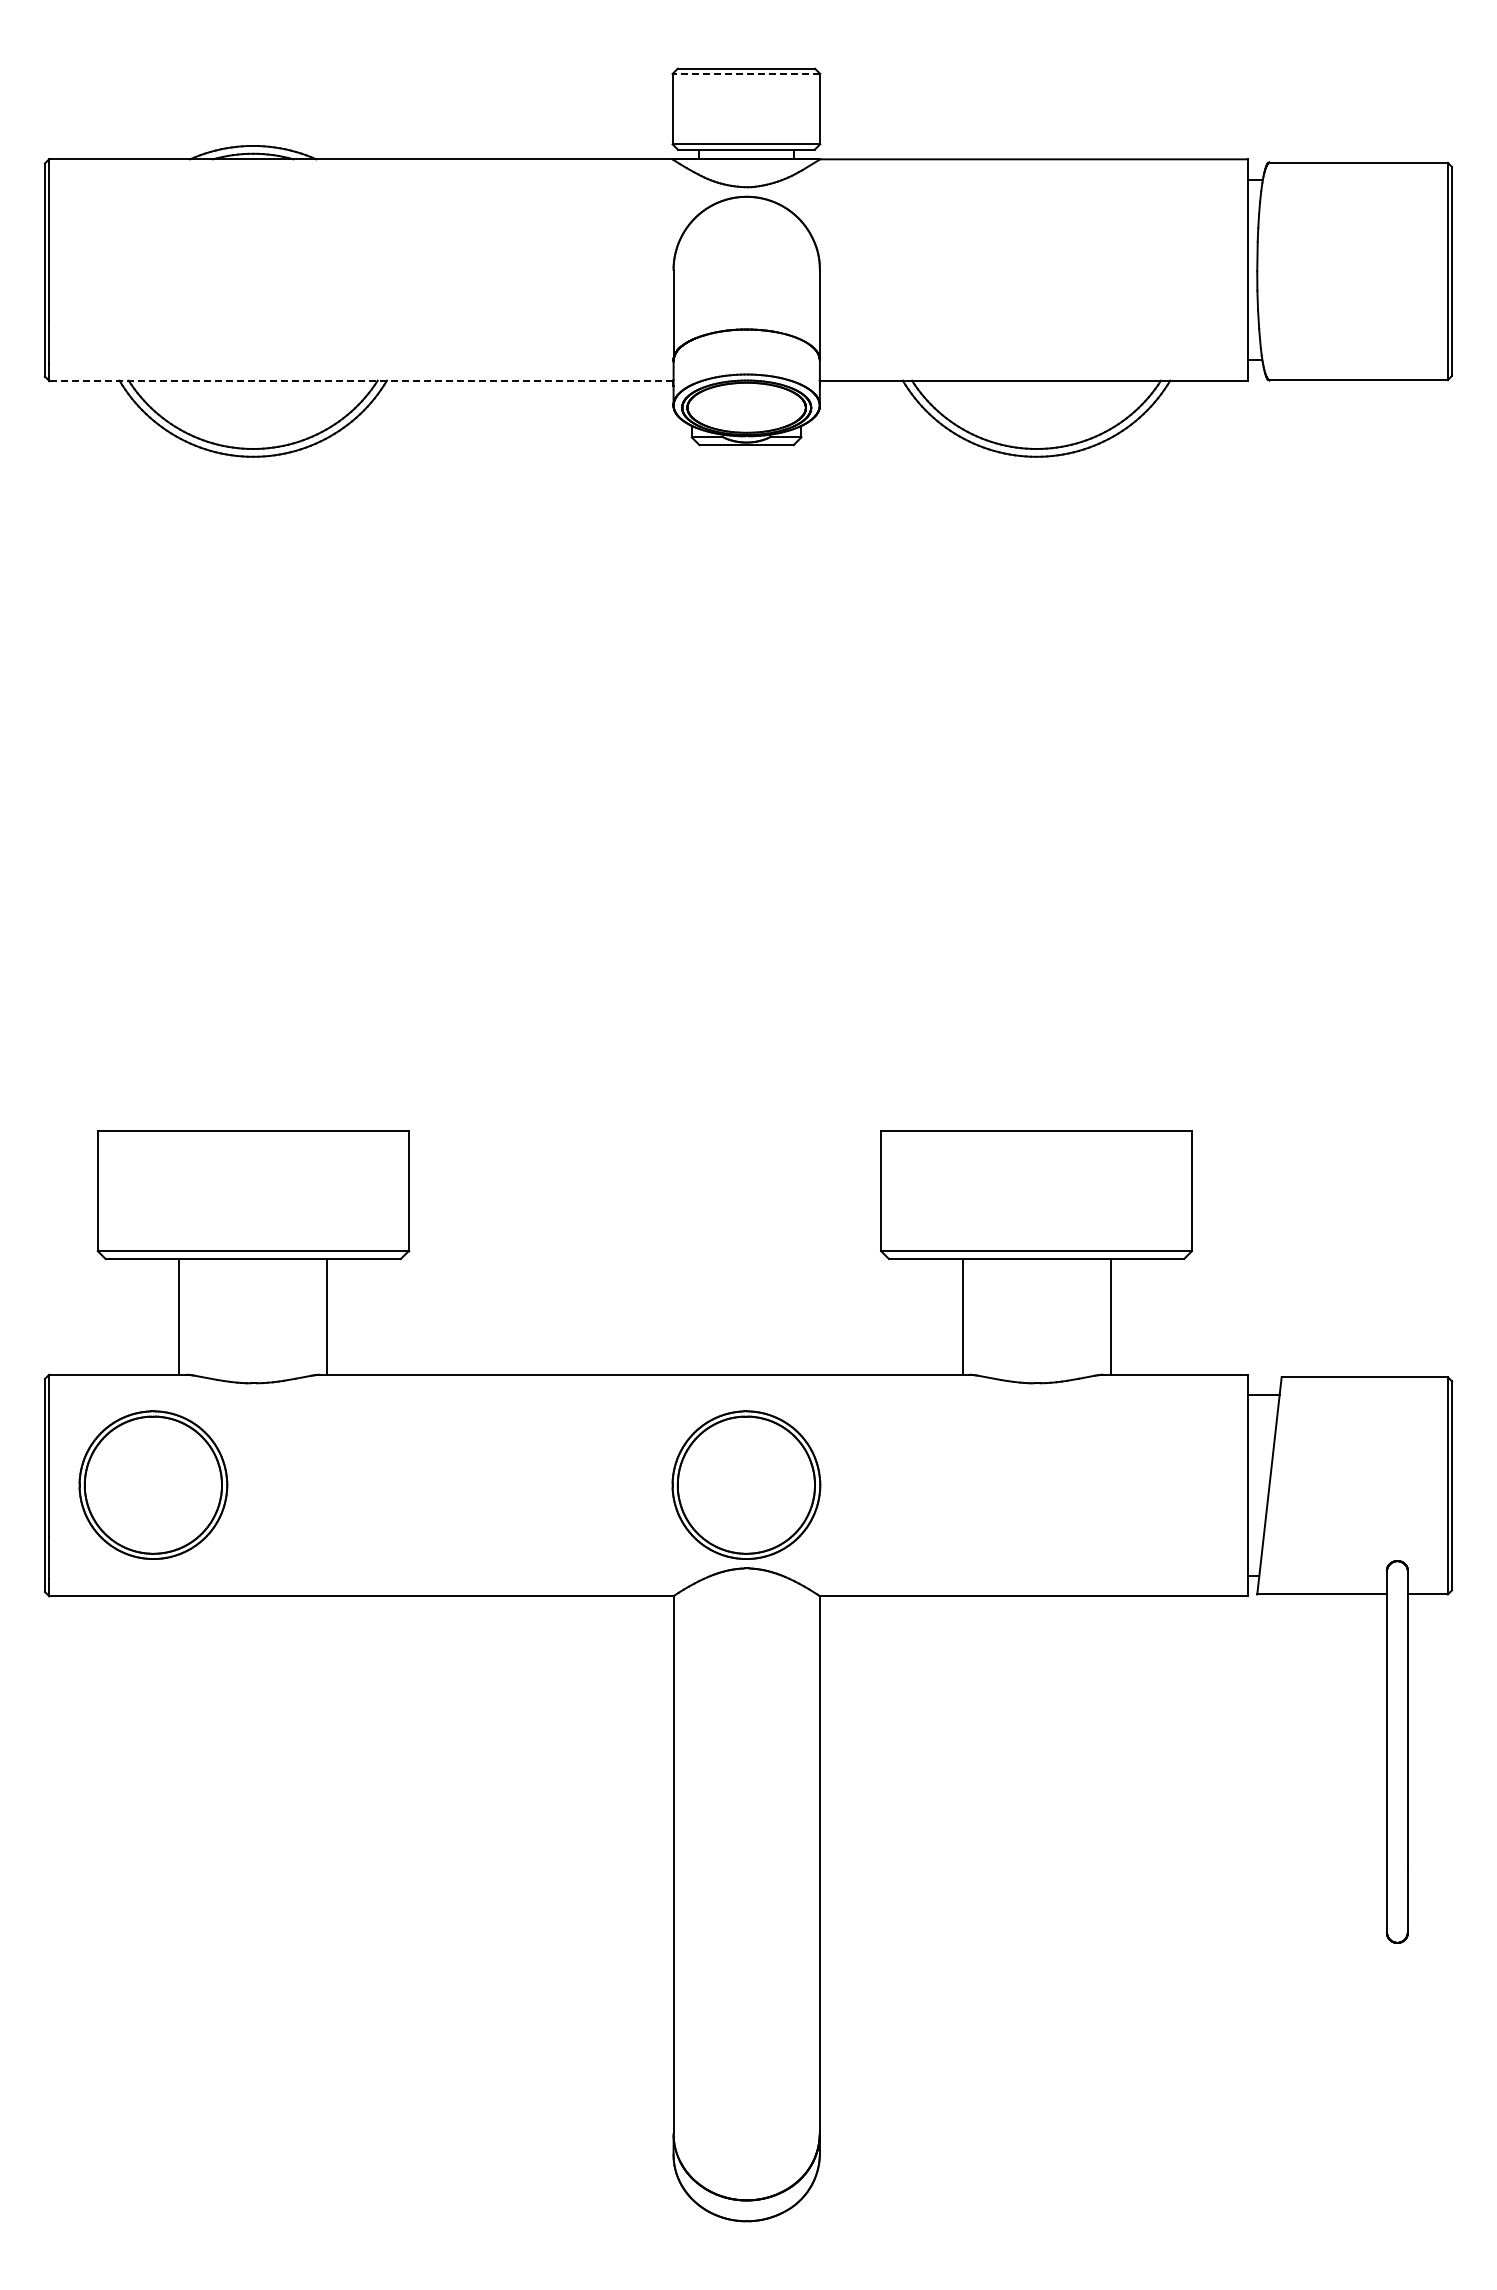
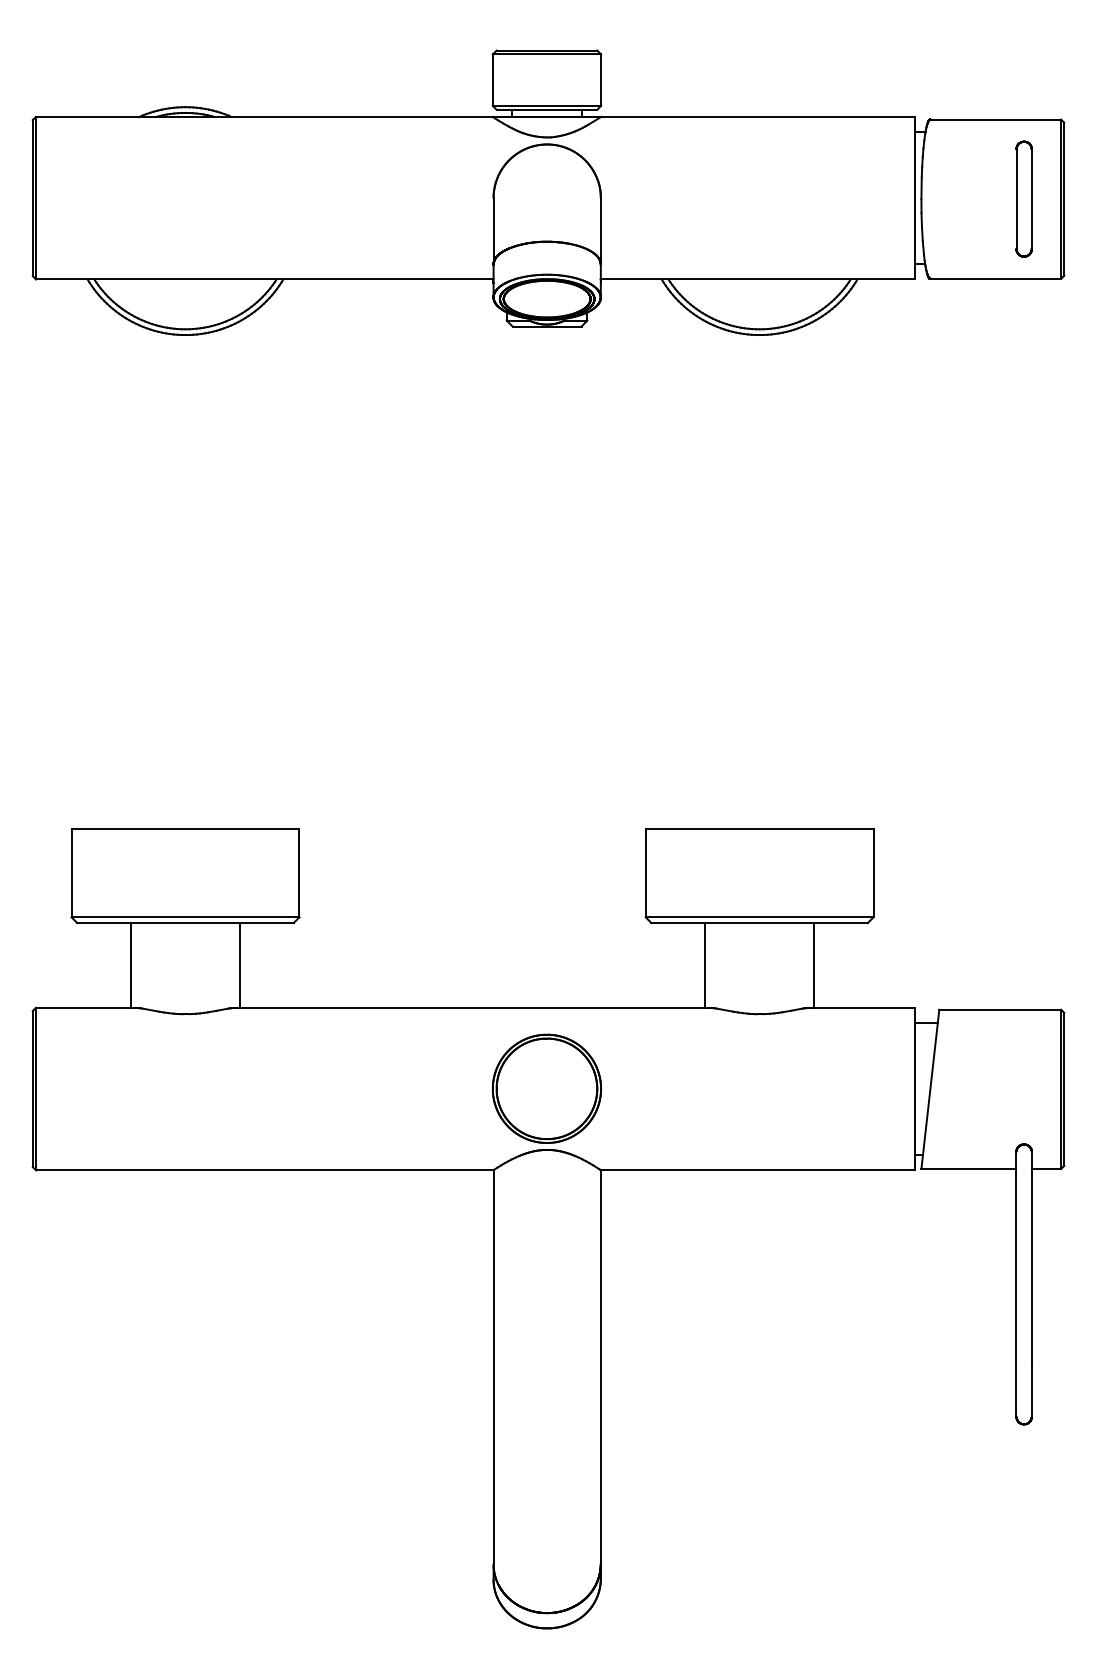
line: (746, 73) -> (547, 54), dashed -> solid
part: (1397, 271) -> (1024, 199), added
line: (360, 380) -> (264, 279), dashed -> solid
part: (153, 1484) -> (112, 1088), removed

